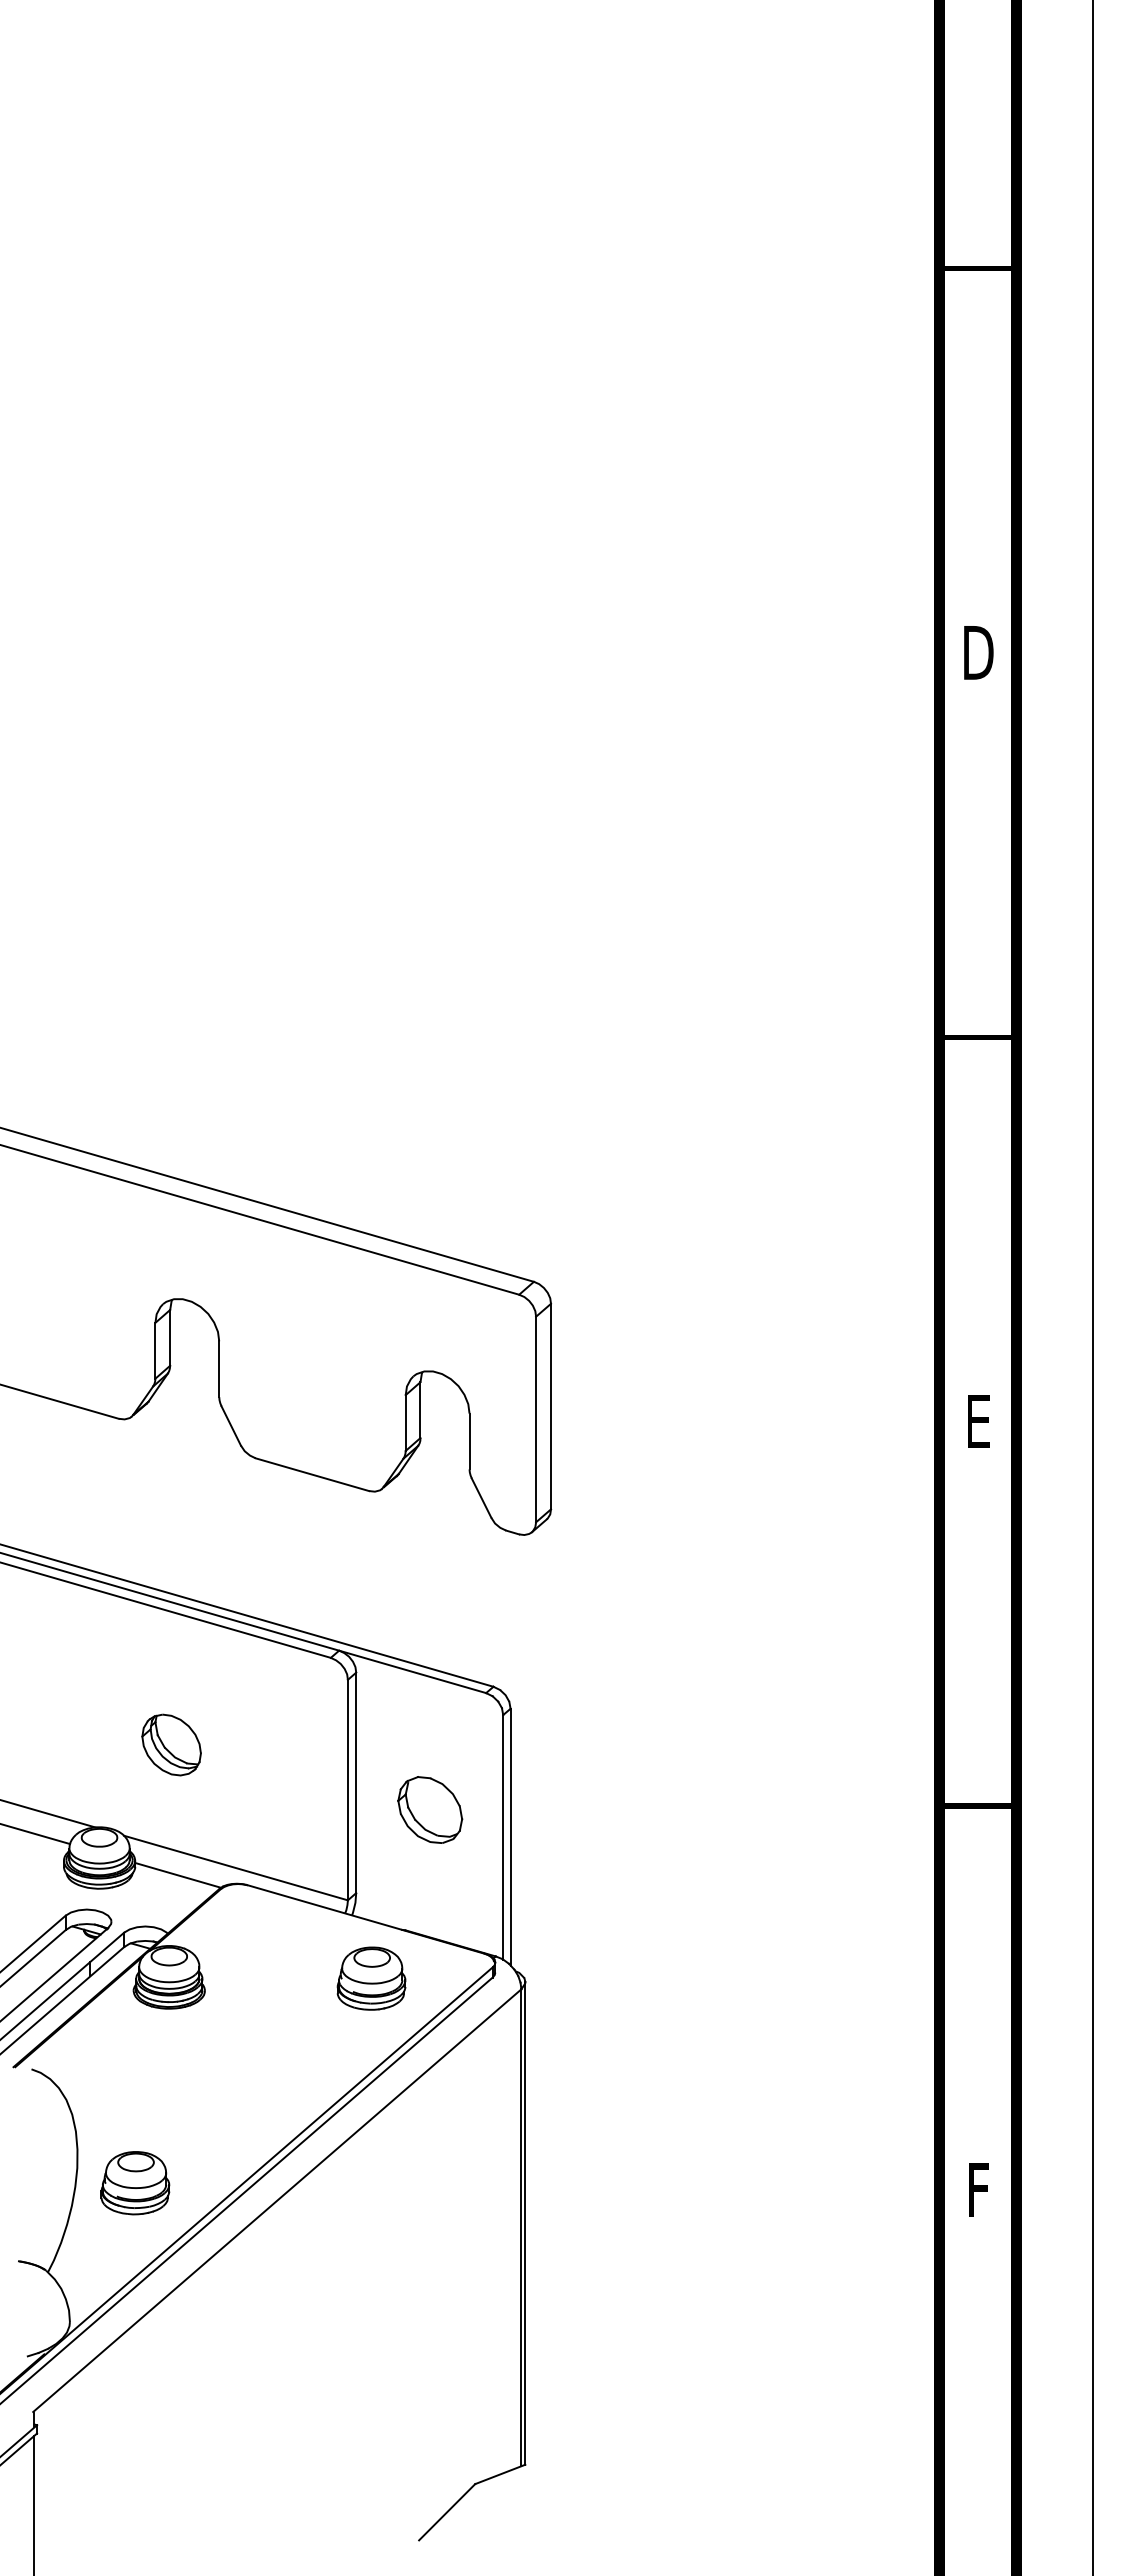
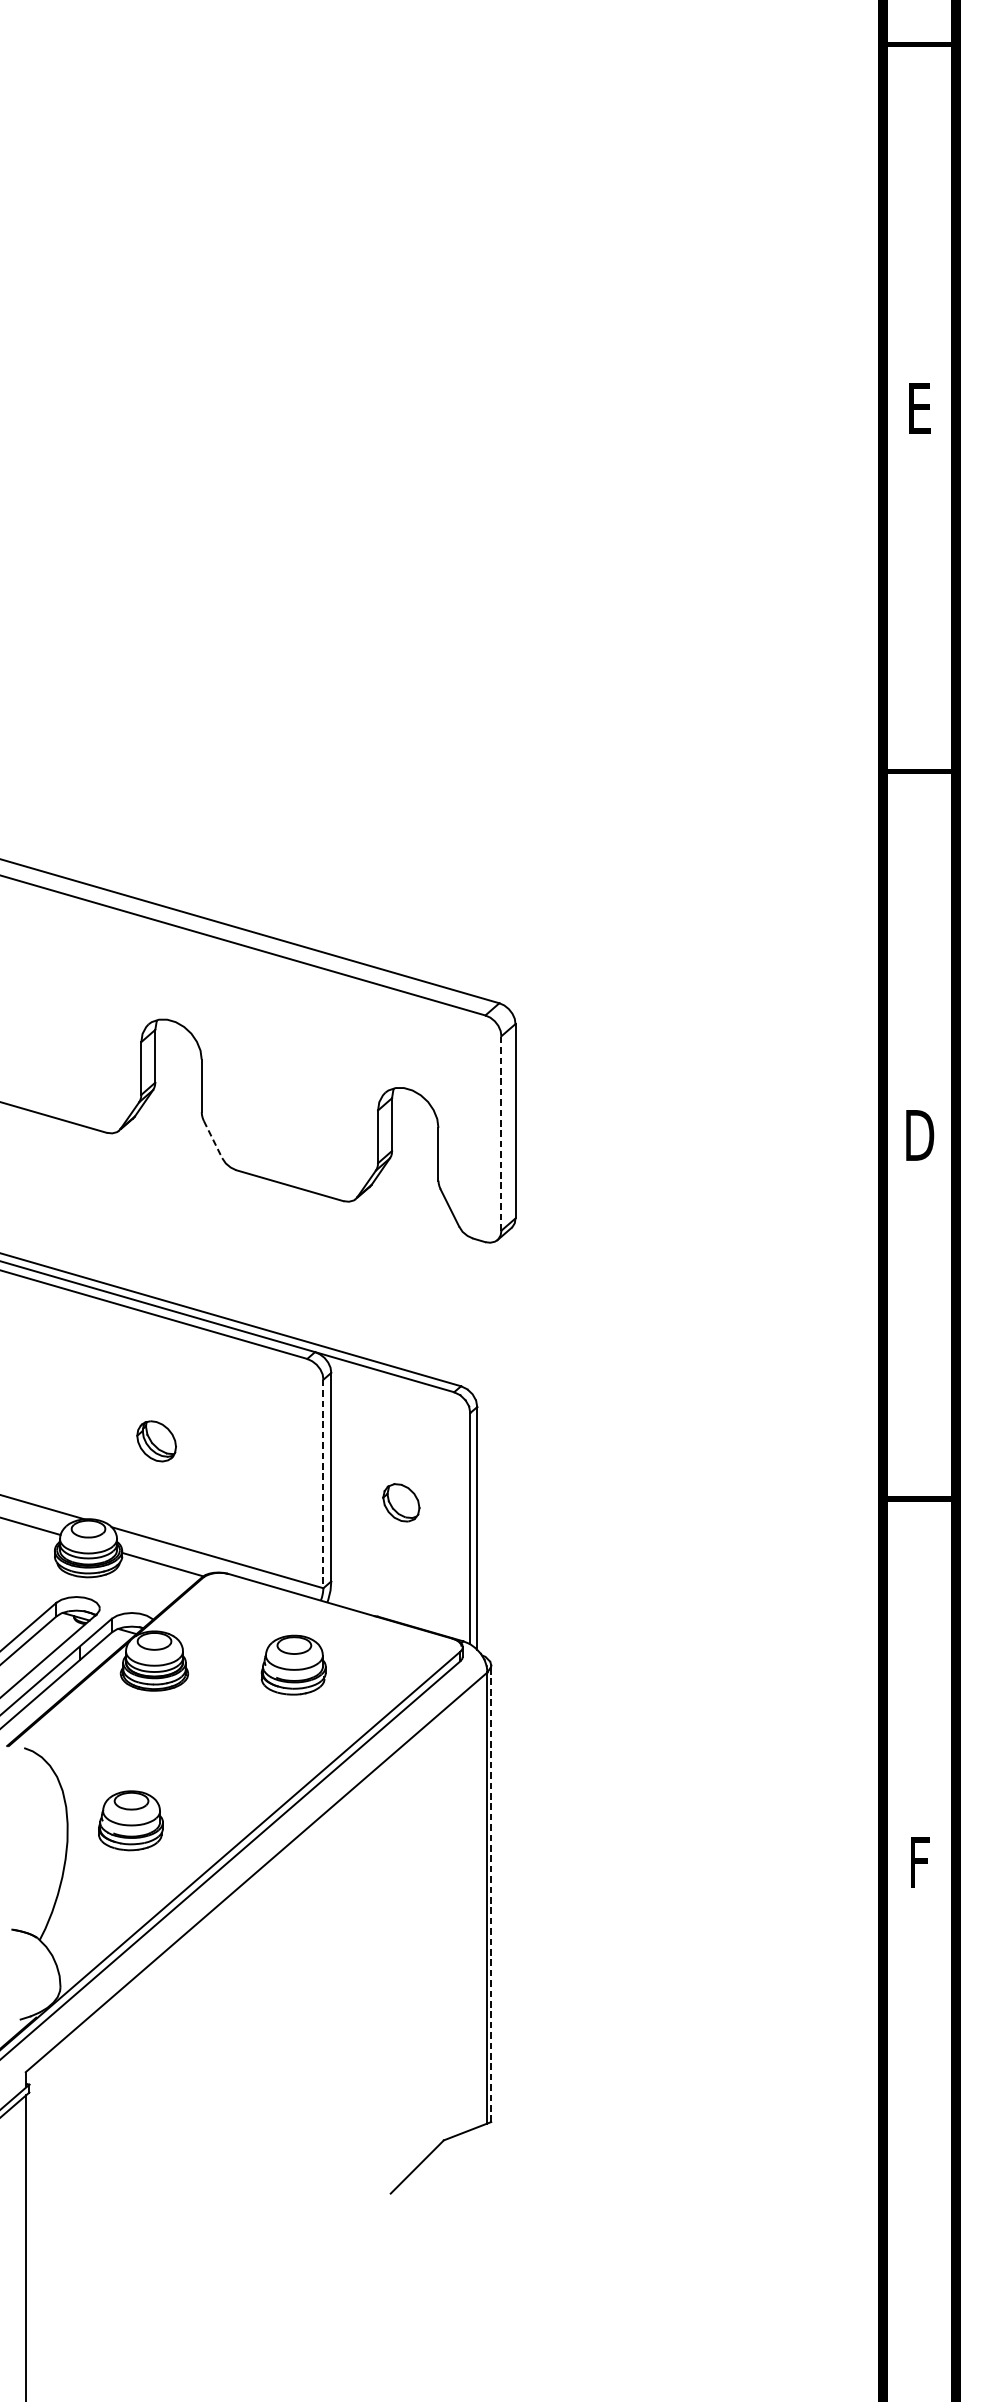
text: (978, 652) -> (919, 408), D -> E
line: (536, 1419) -> (501, 1133), solid -> dashed
text: (978, 1421) -> (919, 1135), E -> D
line: (231, 1425) -> (213, 1139), solid -> dashed
part: (171, 1744) -> (156, 1440), size x0.7
line: (347, 1790) -> (323, 1484), solid -> dashed
part: (430, 1809) -> (401, 1502), size x0.6
part: (371, 1978) -> (293, 1665), moved
part: (135, 2183) -> (131, 1821), moved
line: (525, 2222) -> (491, 1892), solid -> dashed

